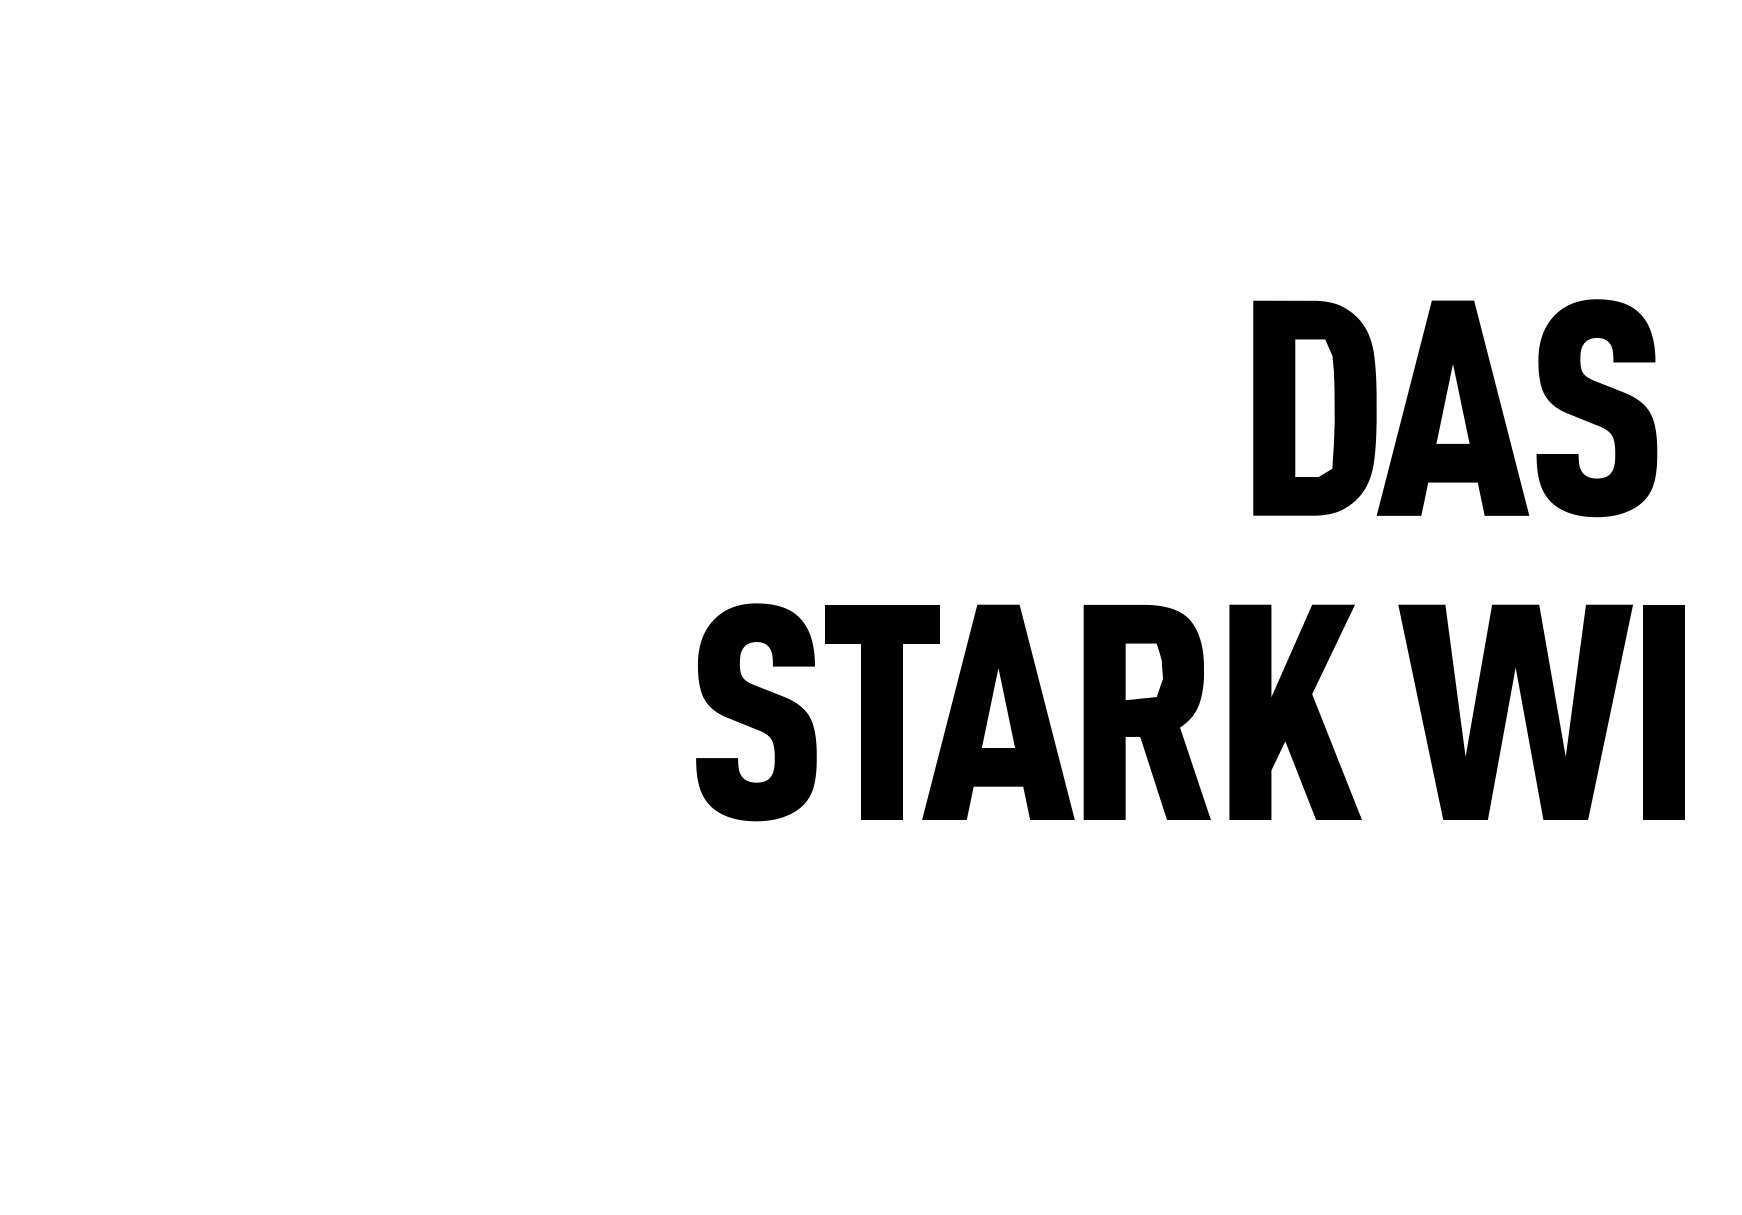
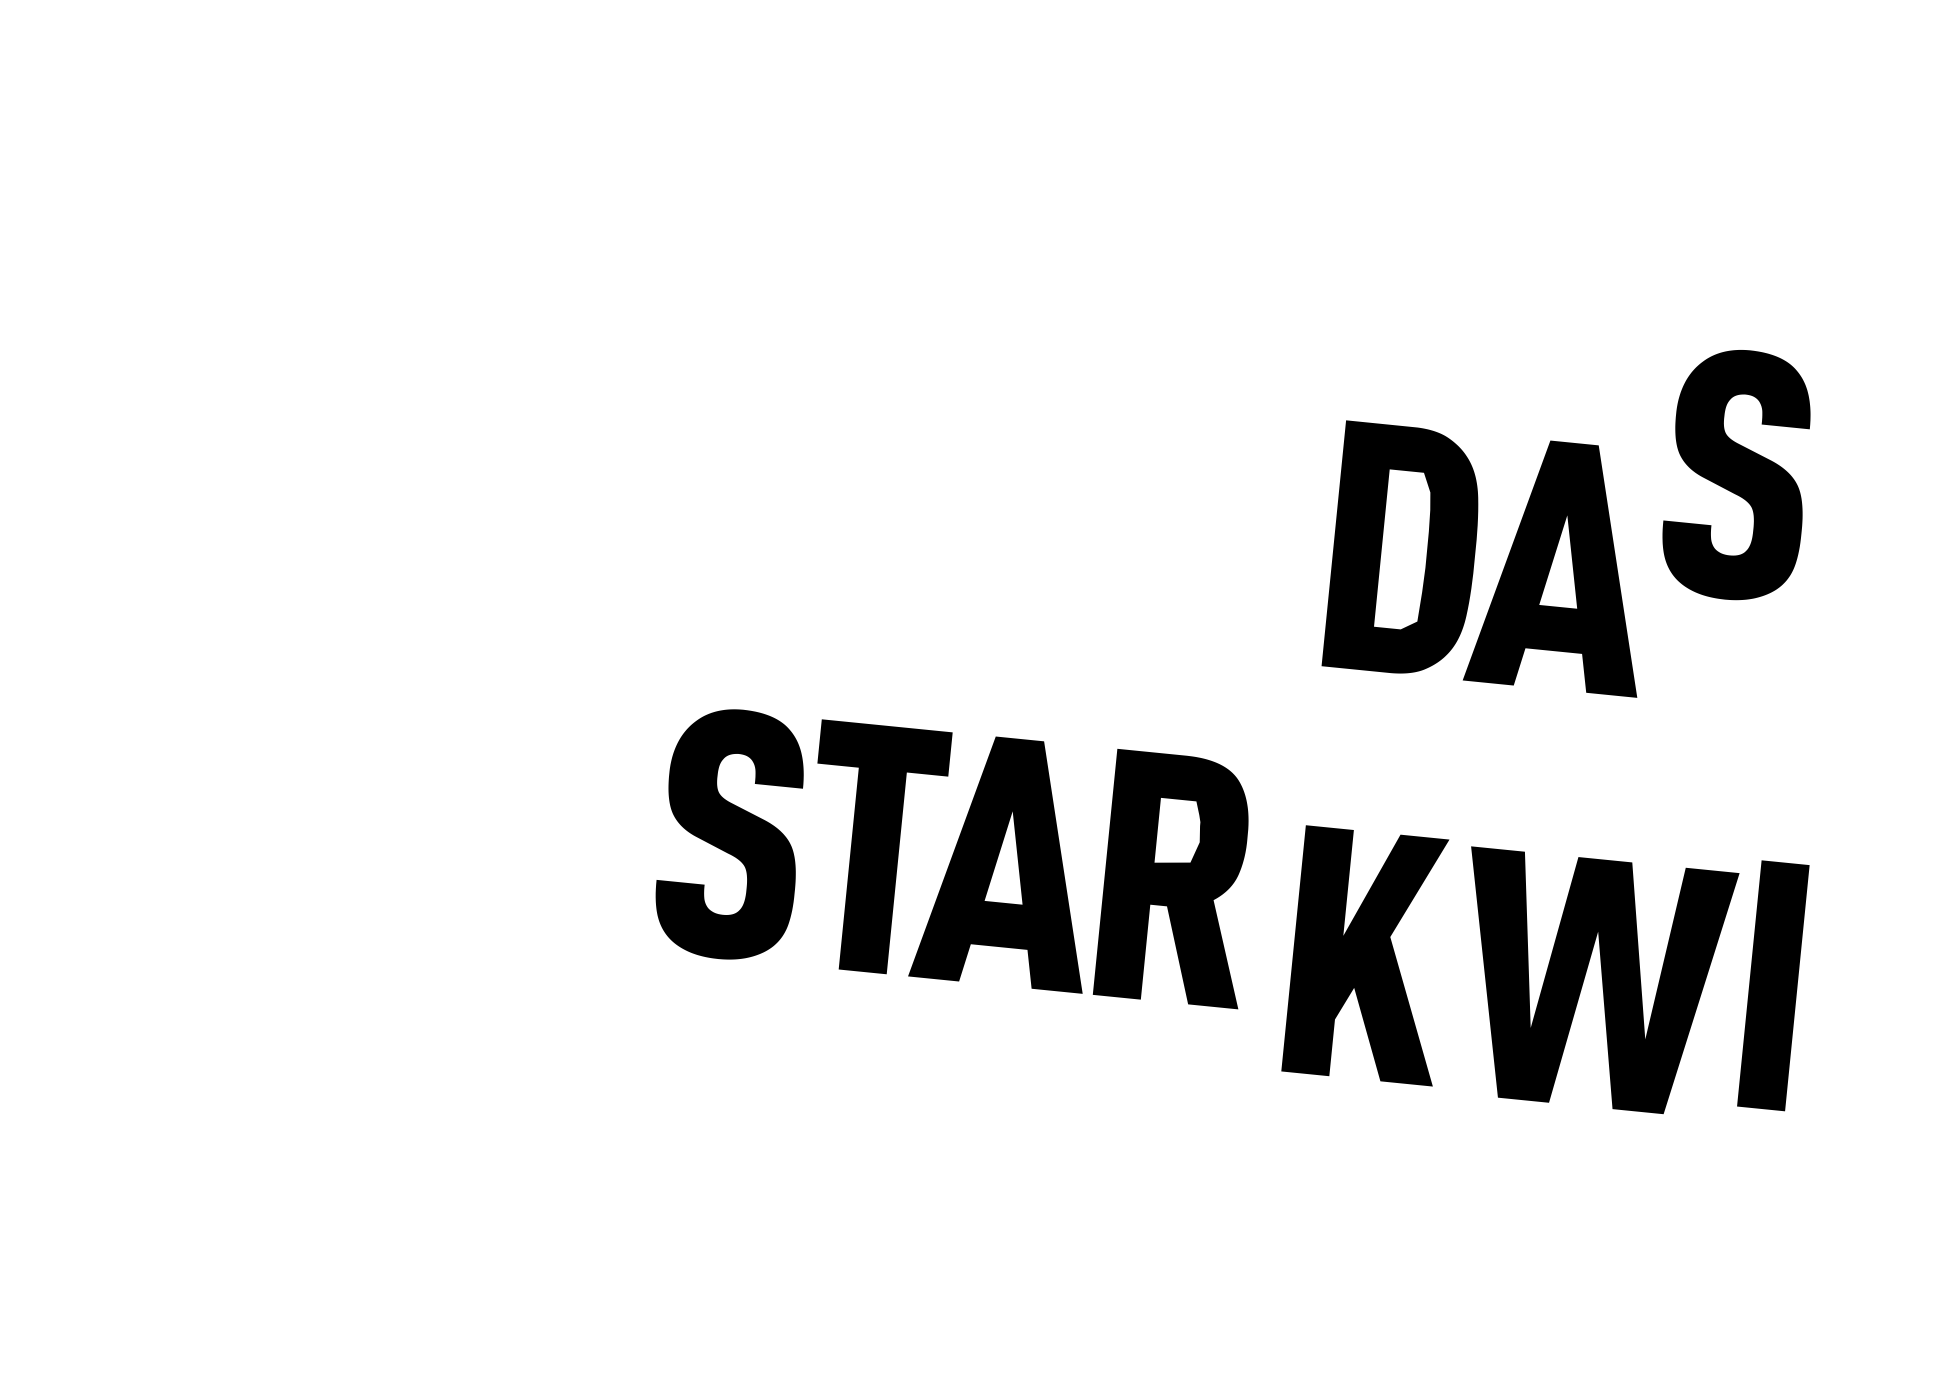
part: (1596, 408) -> (1737, 475), moved
part: (1508, 708) -> (1585, 977), moved
part: (1295, 711) -> (1369, 954), moved
part: (1663, 712) -> (1772, 985), moved

